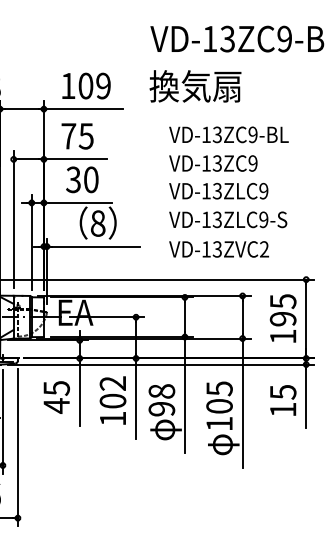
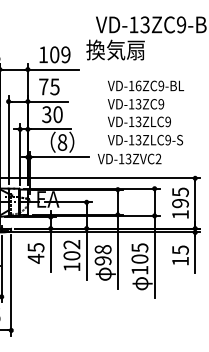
text: (195, 85) -> (115, 49), moved
text: (217, 134) -> (138, 85), VD-13ZC9-BL -> VD-16ZC9-BL
text: (218, 248) -> (129, 158), moved

